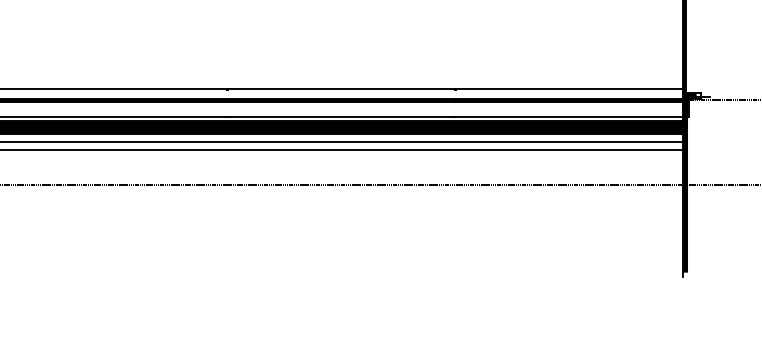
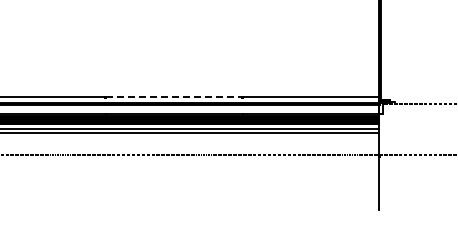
line: (341, 87) -> (174, 96), solid -> dashed
fill: (685, 184) -> (380, 154), removed

